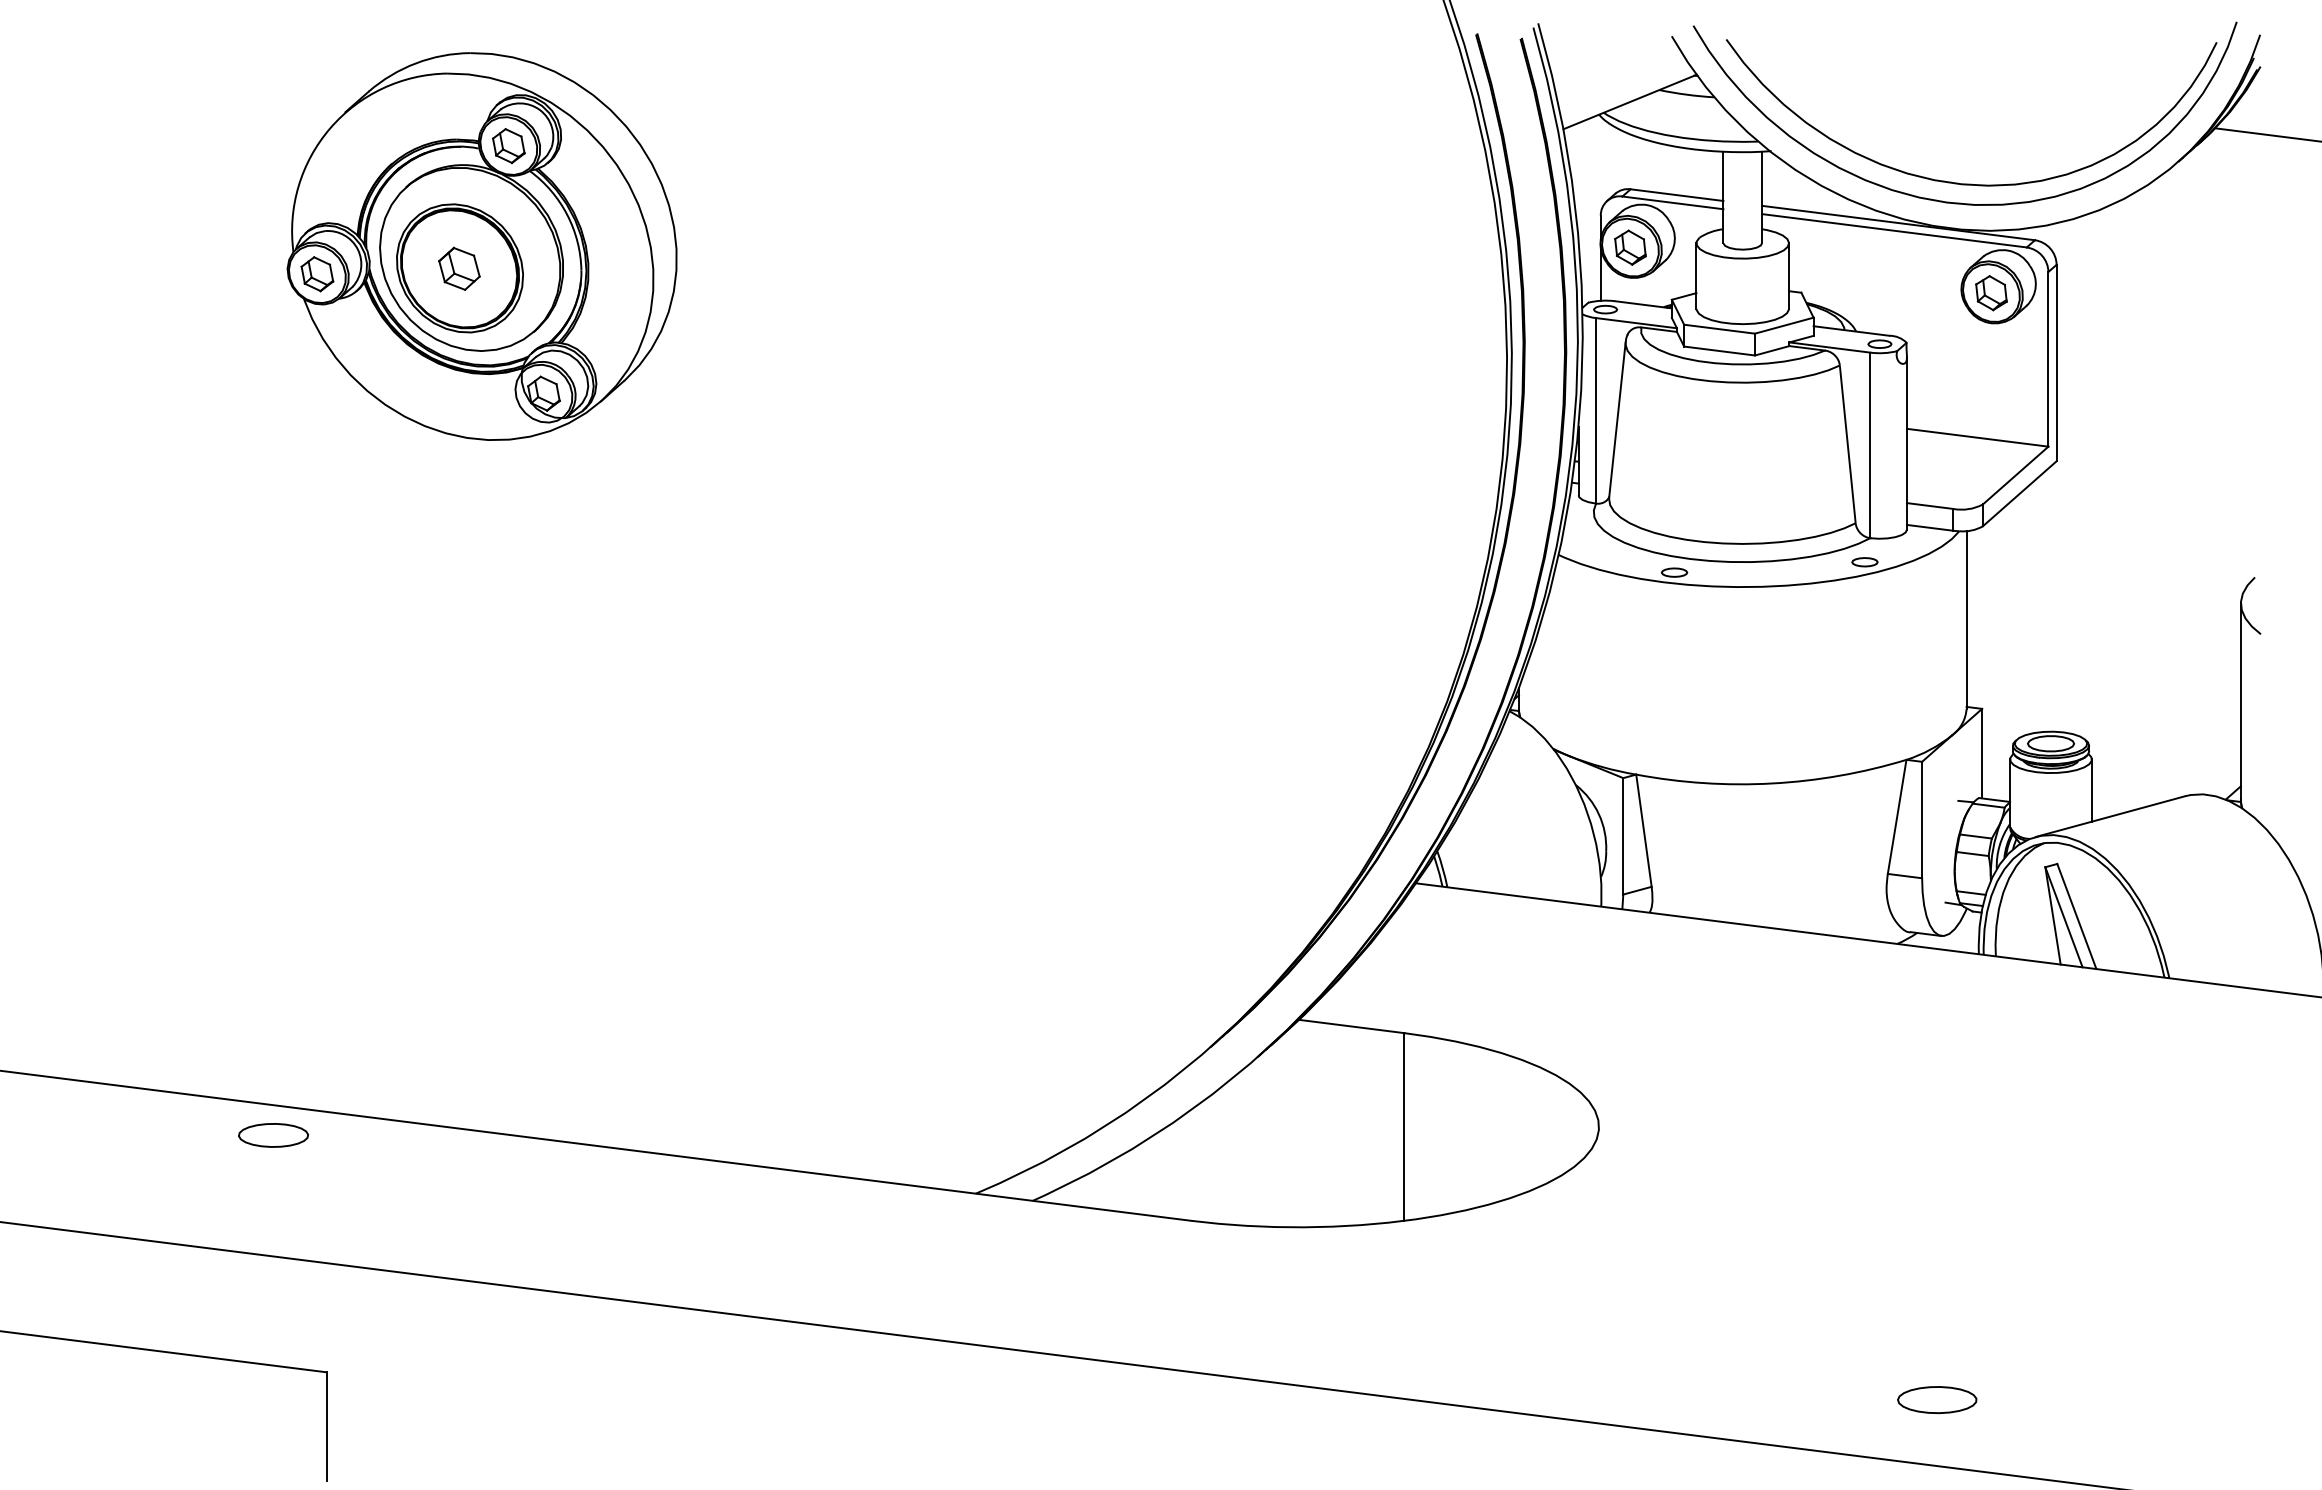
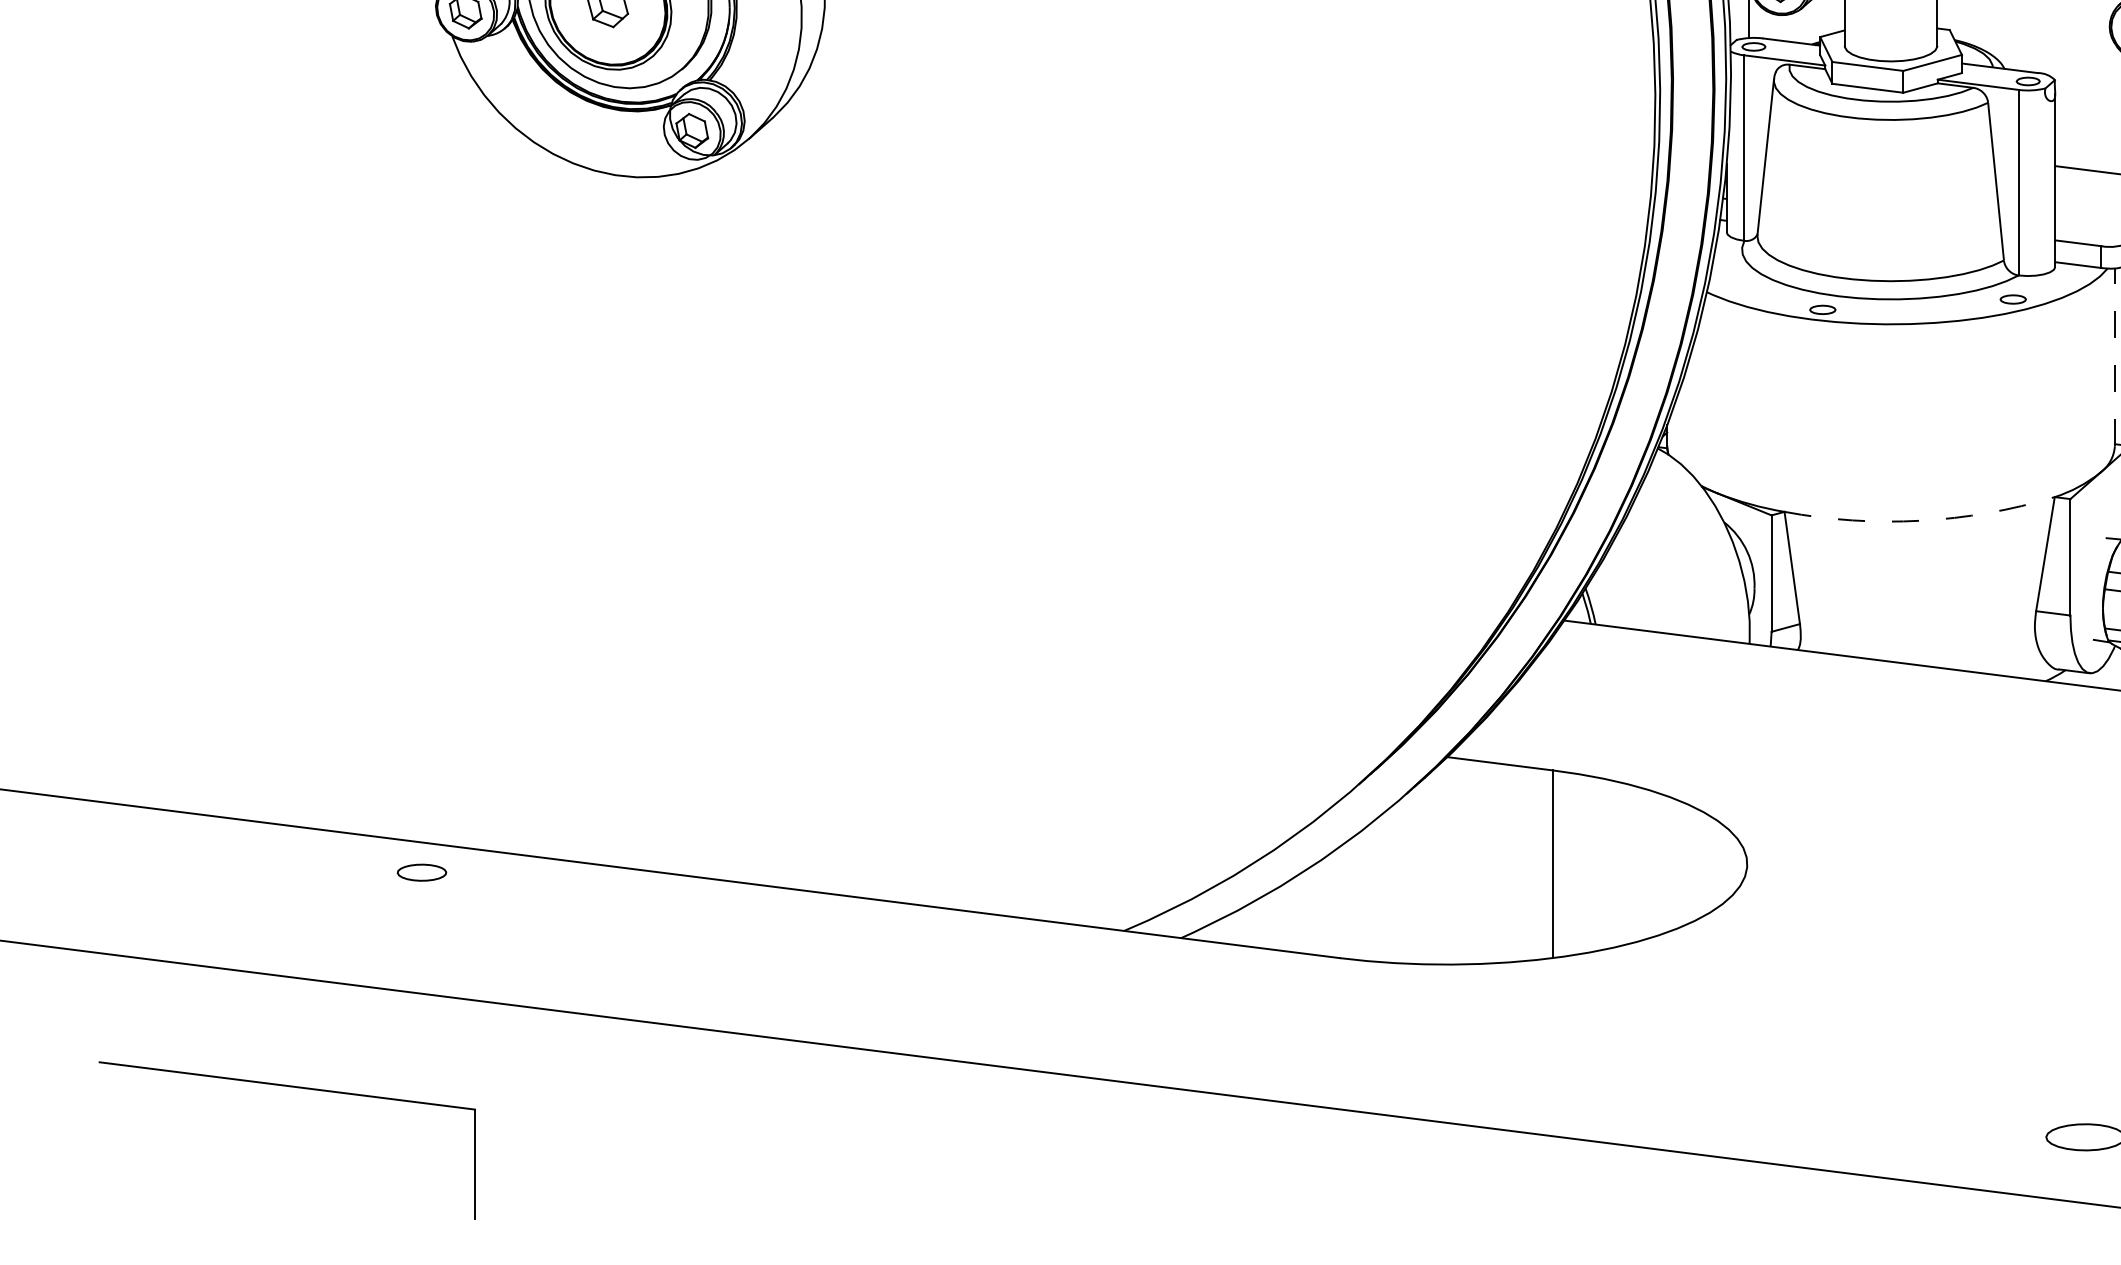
line: (1966, 620) -> (2114, 357), solid -> dashed
arc: (1772, 783) -> (1920, 520), solid -> dashed
part: (273, 1135) -> (421, 872), size x0.7

